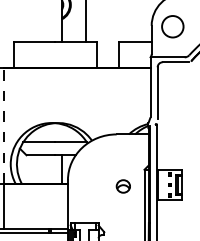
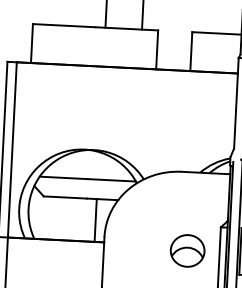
line: (4, 125) -> (12, 149), dashed -> solid
part: (123, 186) -> (187, 251), size x1.67

